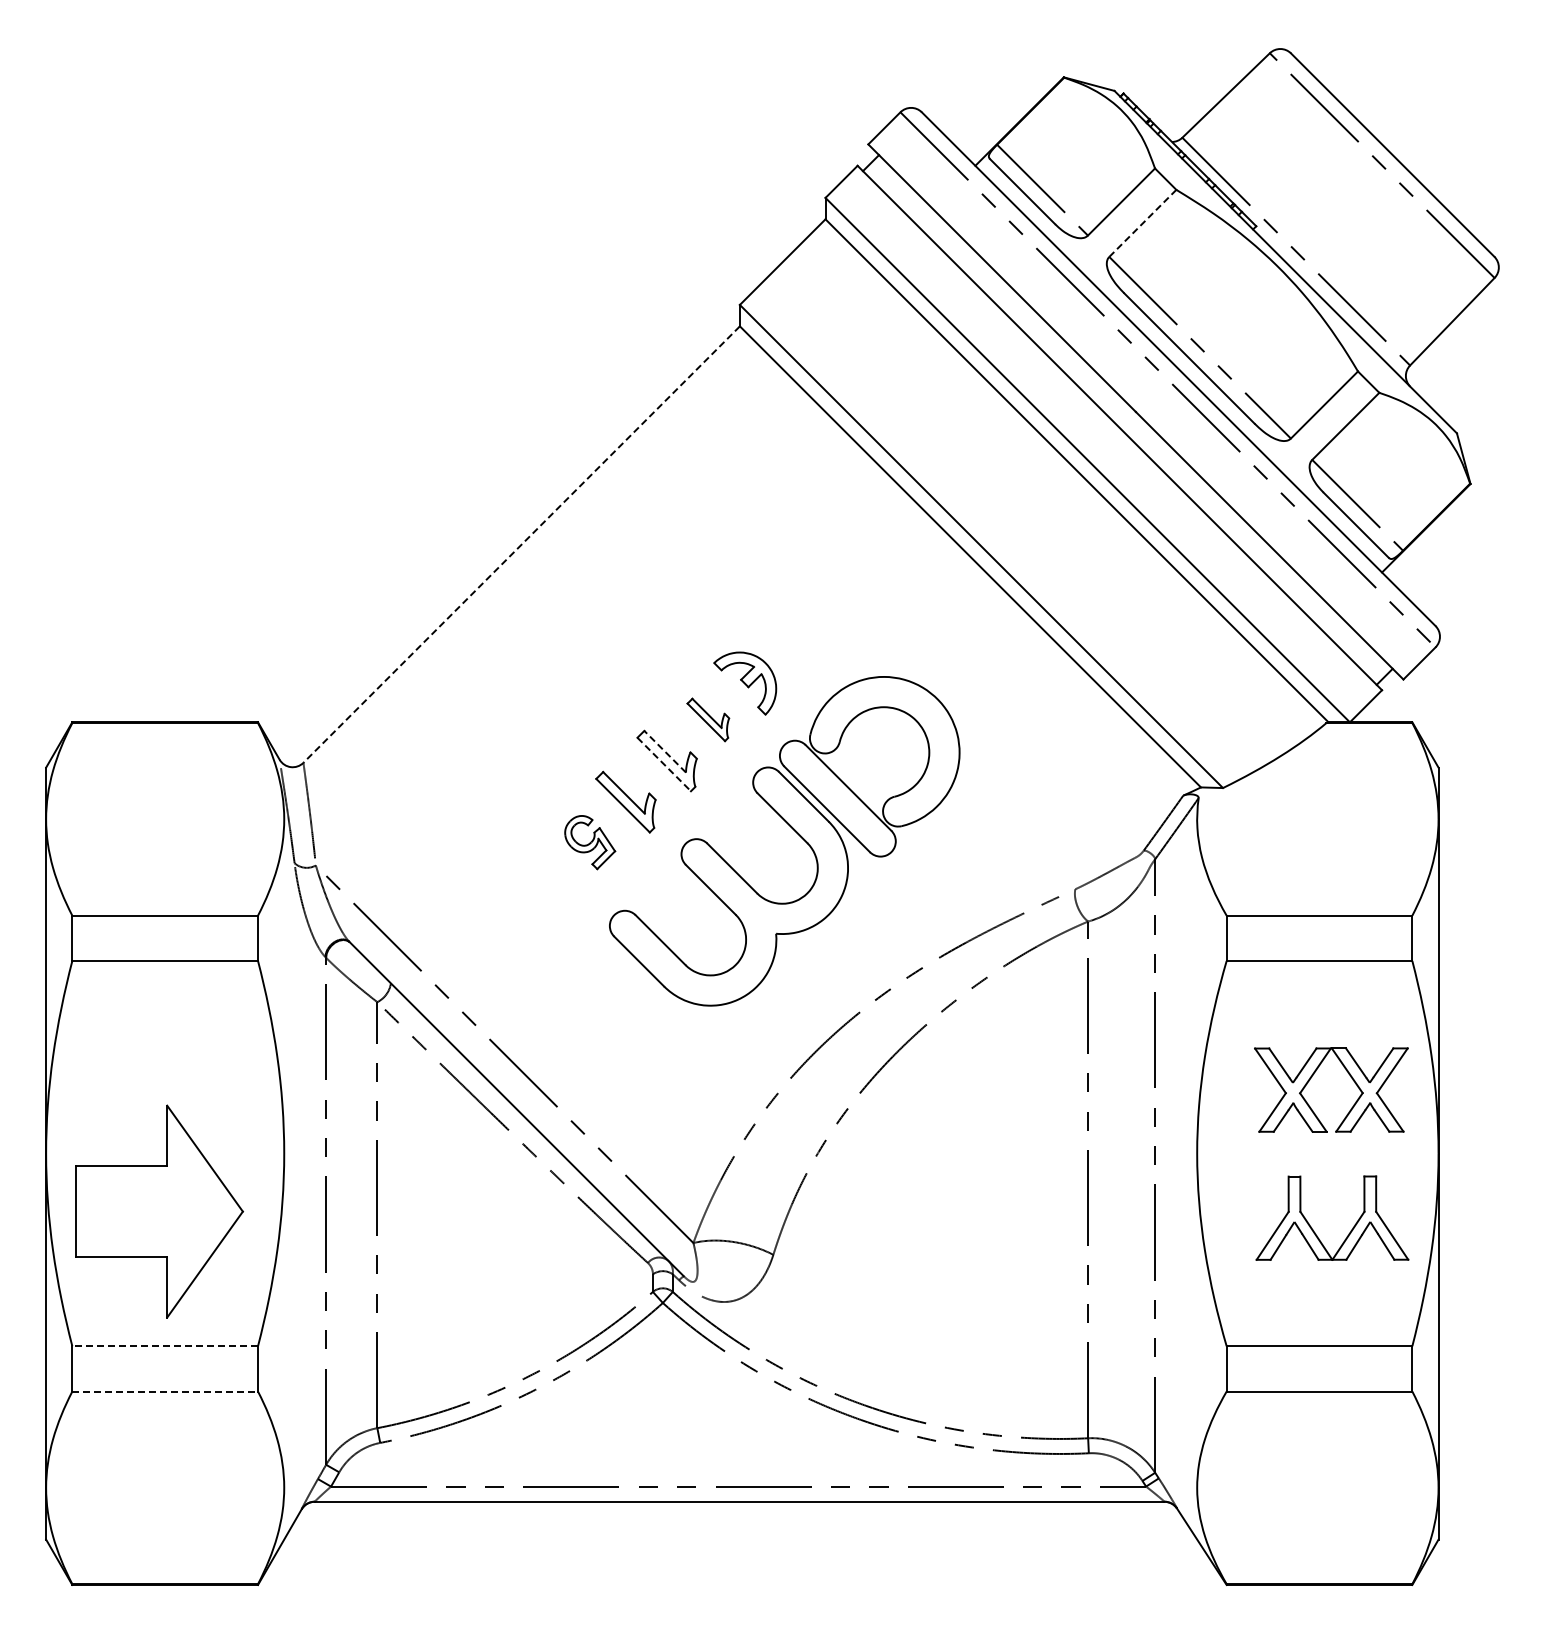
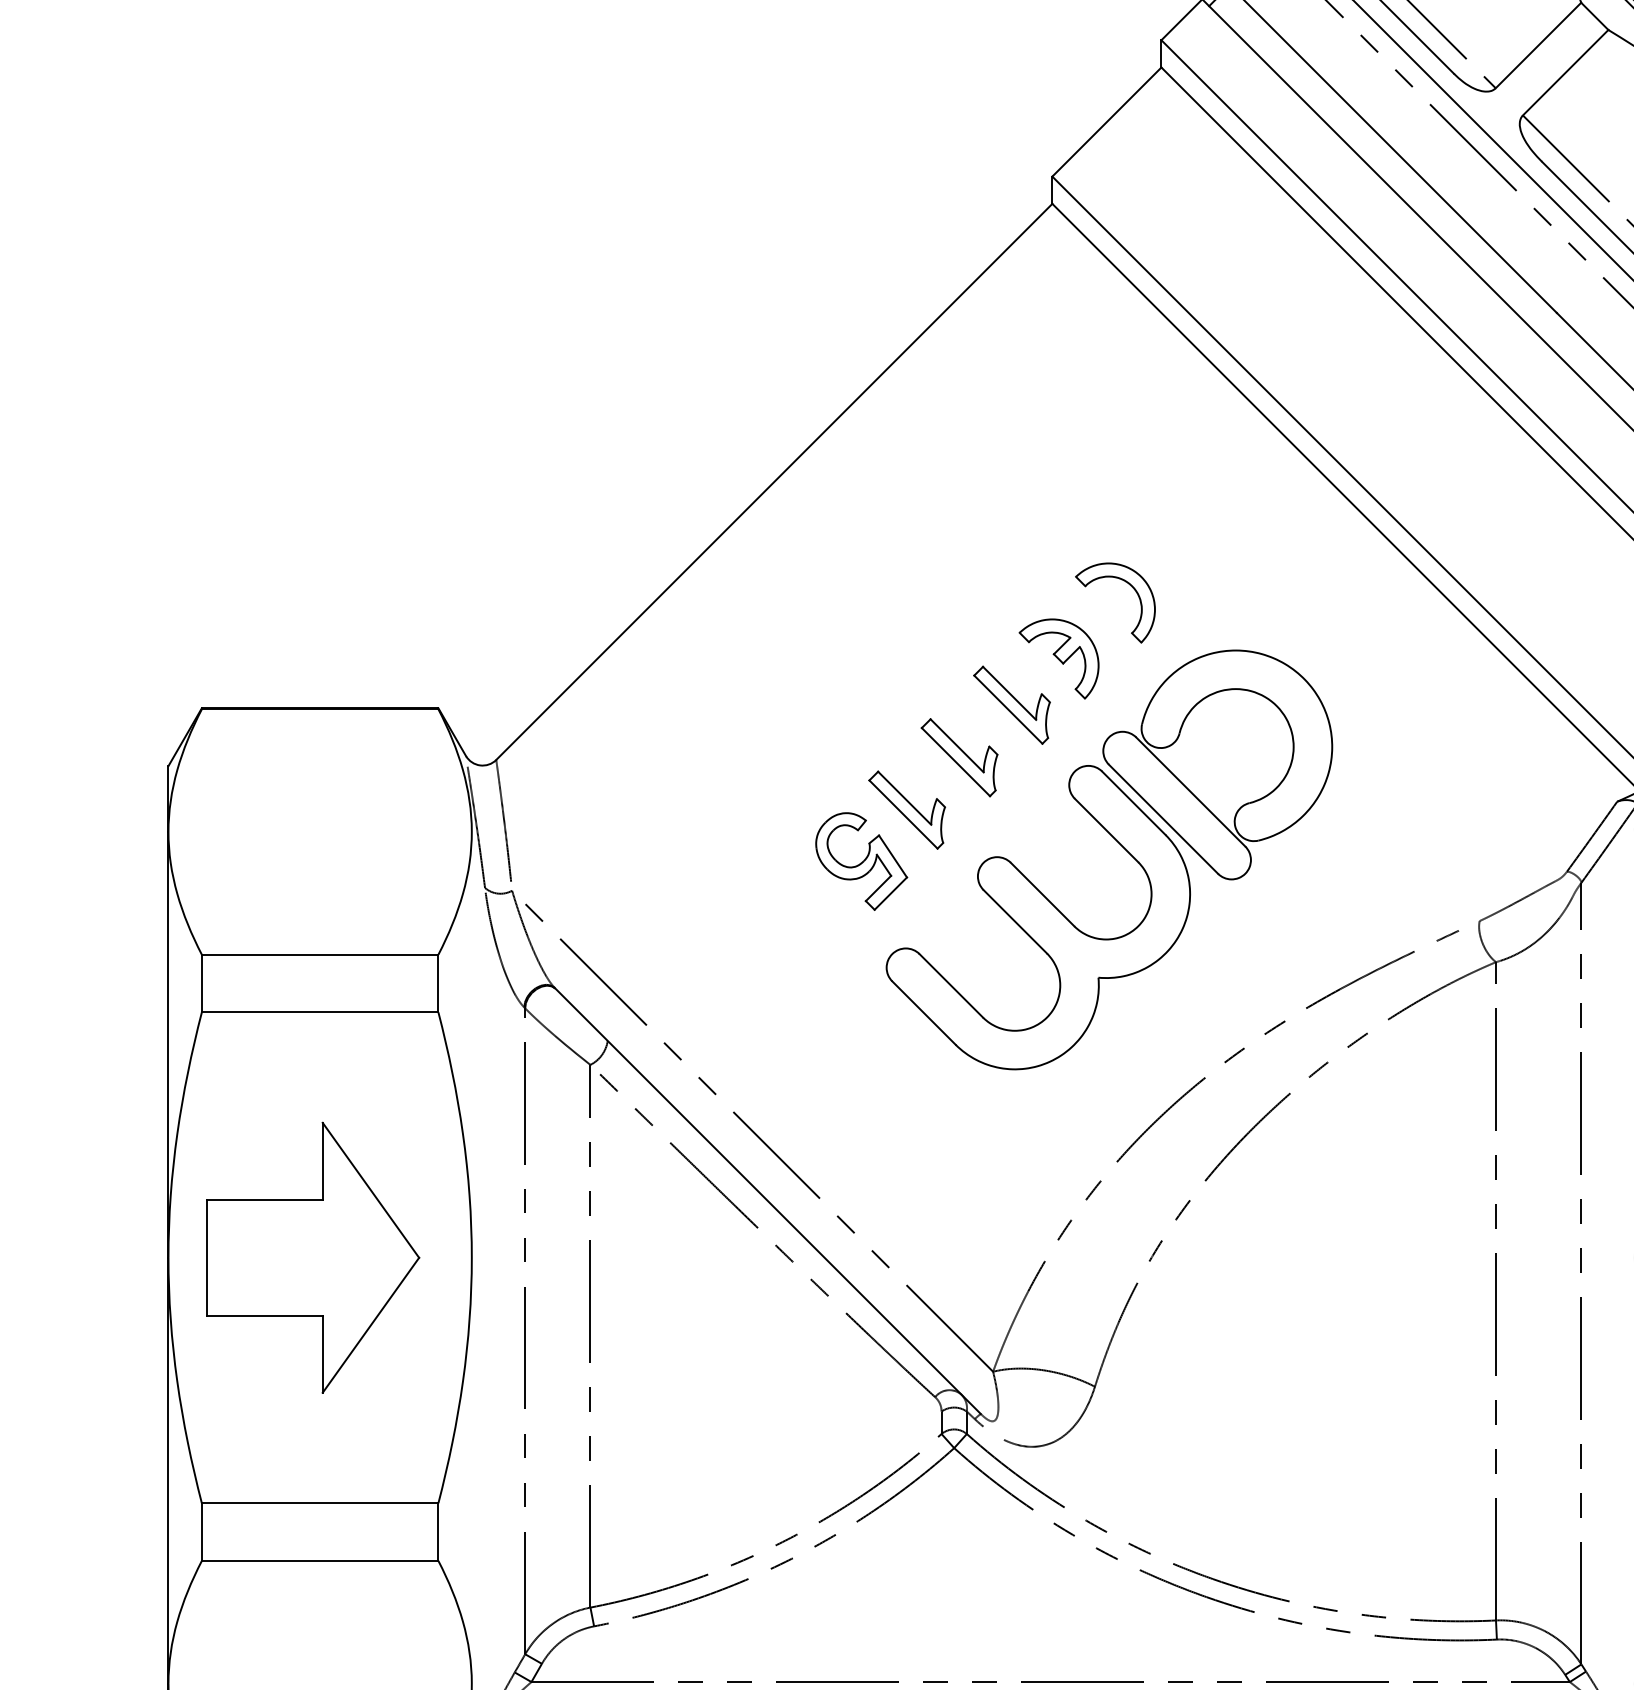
line: (1143, 223) -> (1566, 72), dashed -> solid
line: (521, 544) -> (774, 481), dashed -> solid
part: (799, 625) -> (1128, 584), added
part: (708, 719) -> (1012, 704), size x1.43
line: (664, 751) -> (956, 745), dashed -> solid
line: (664, 764) -> (956, 762), dashed -> solid
part: (589, 842) -> (860, 861), size x1.43
part: (159, 1211) -> (312, 1257), moved
line: (165, 1346) -> (320, 1503), dashed -> solid
line: (165, 1391) -> (320, 1560), dashed -> solid

